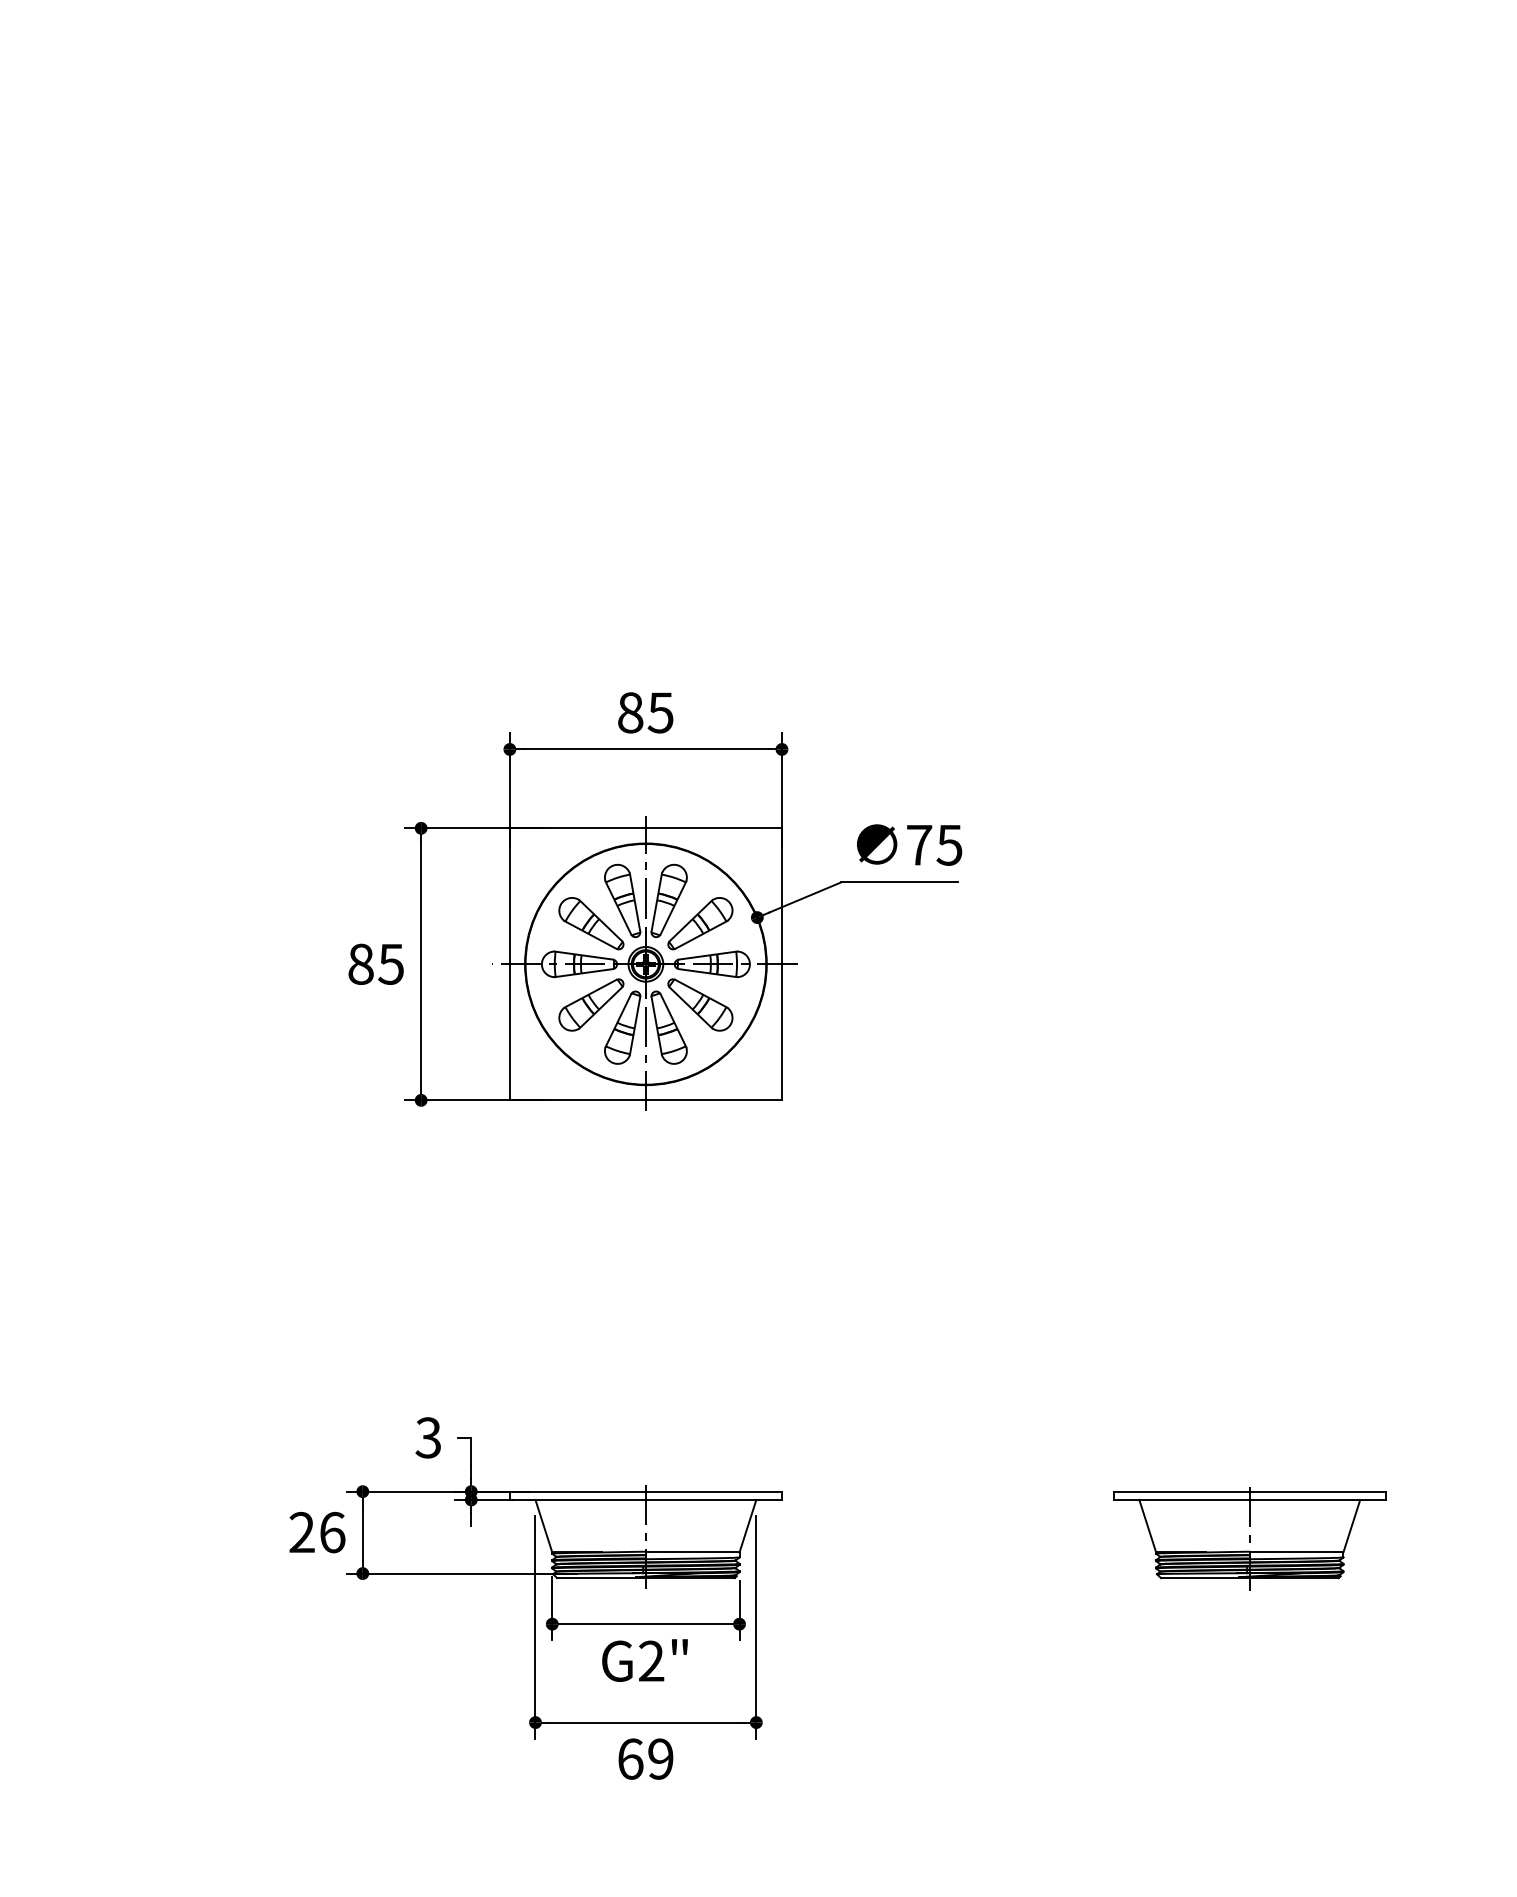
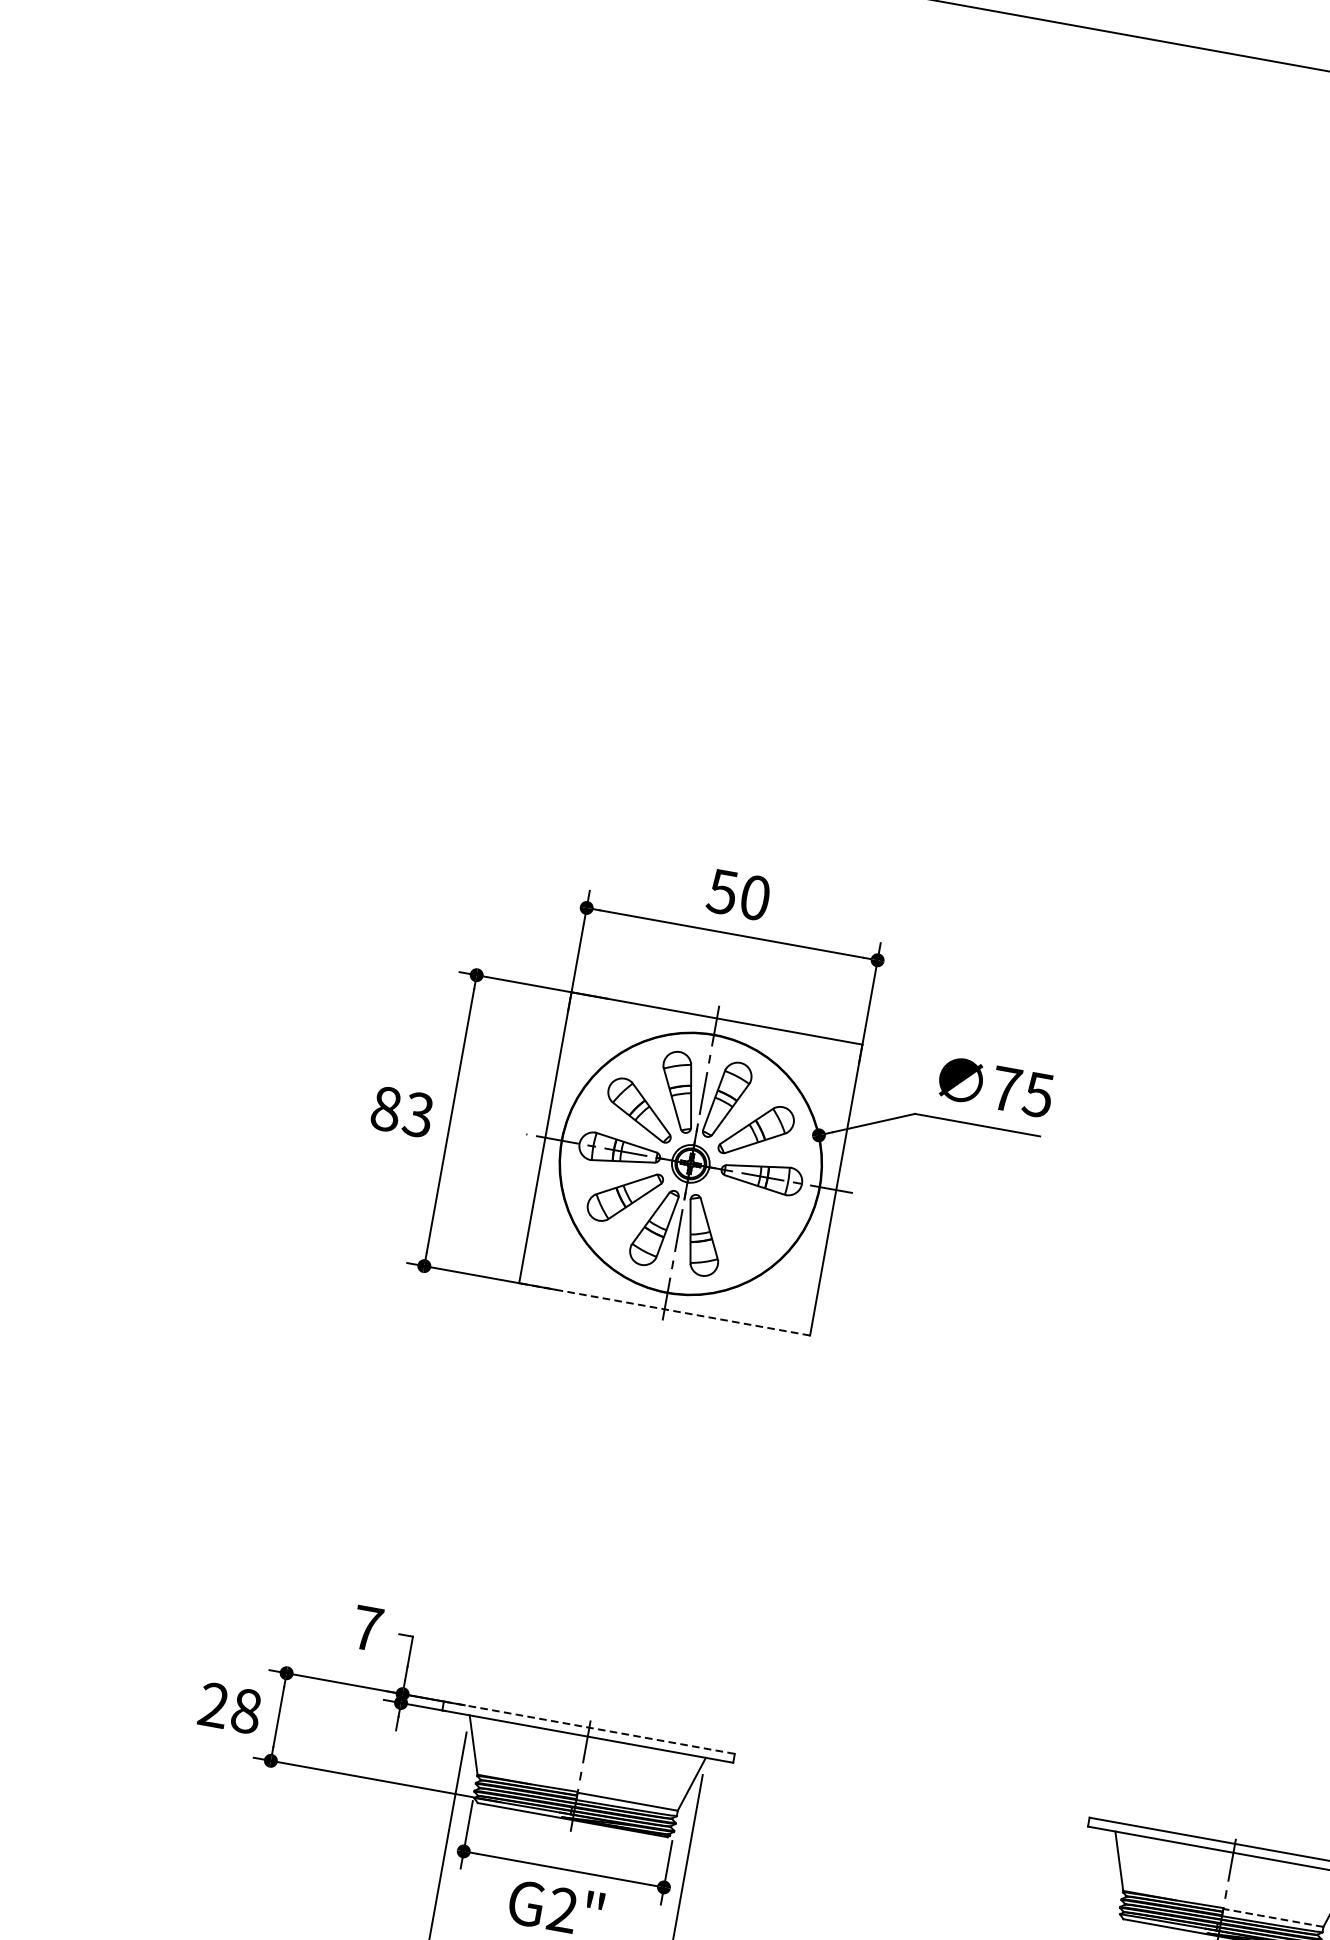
text: (645, 712) -> (738, 894), 85 -> 50
text: (390, 963) -> (417, 1113), 85 -> 83
part: (700, 1004) -> (741, 1217), removed
line: (645, 1100) -> (664, 1309), solid -> dashed
text: (428, 1437) -> (367, 1627), 3 -> 7
line: (645, 1491) -> (588, 1727), solid -> dashed
text: (332, 1532) -> (246, 1711), 26 -> 28
line: (1296, 1552) -> (1273, 1917), solid -> dashed

